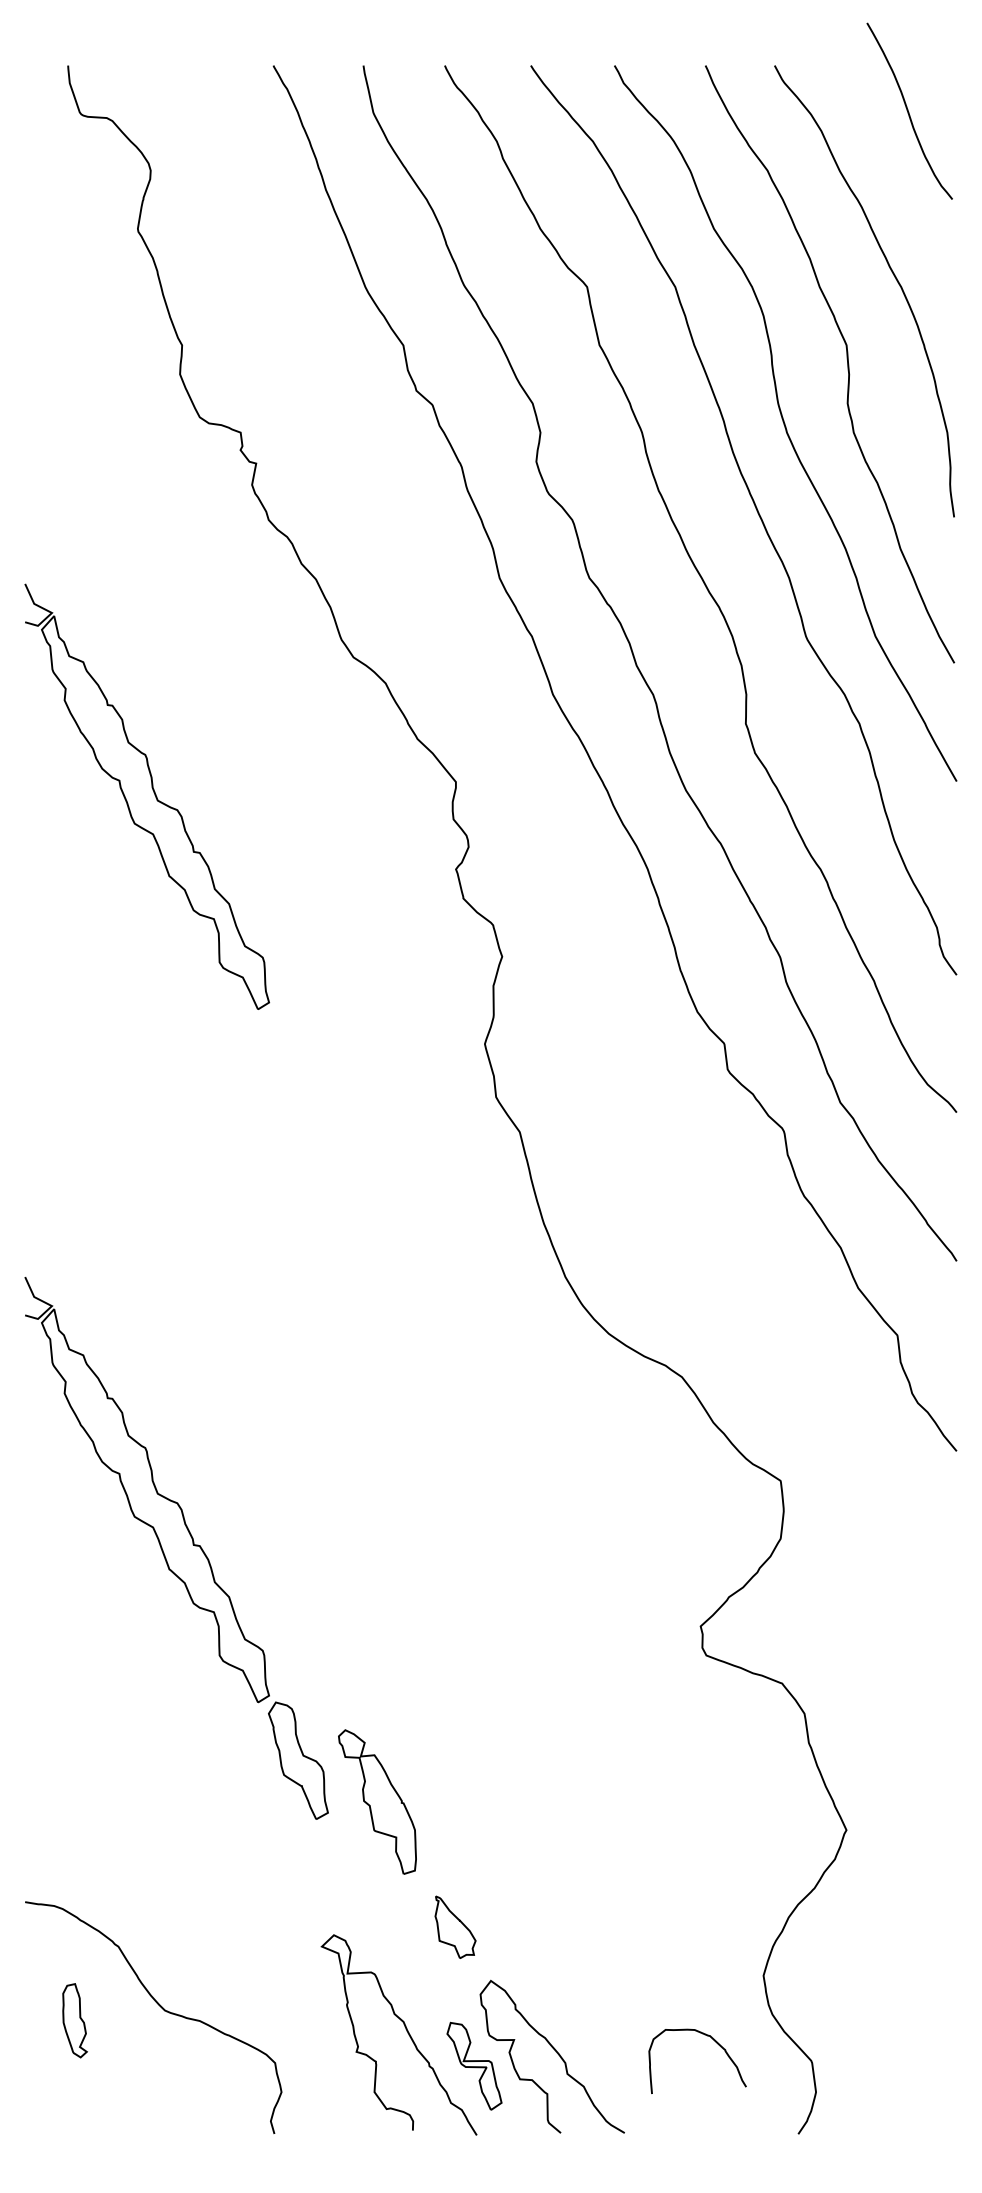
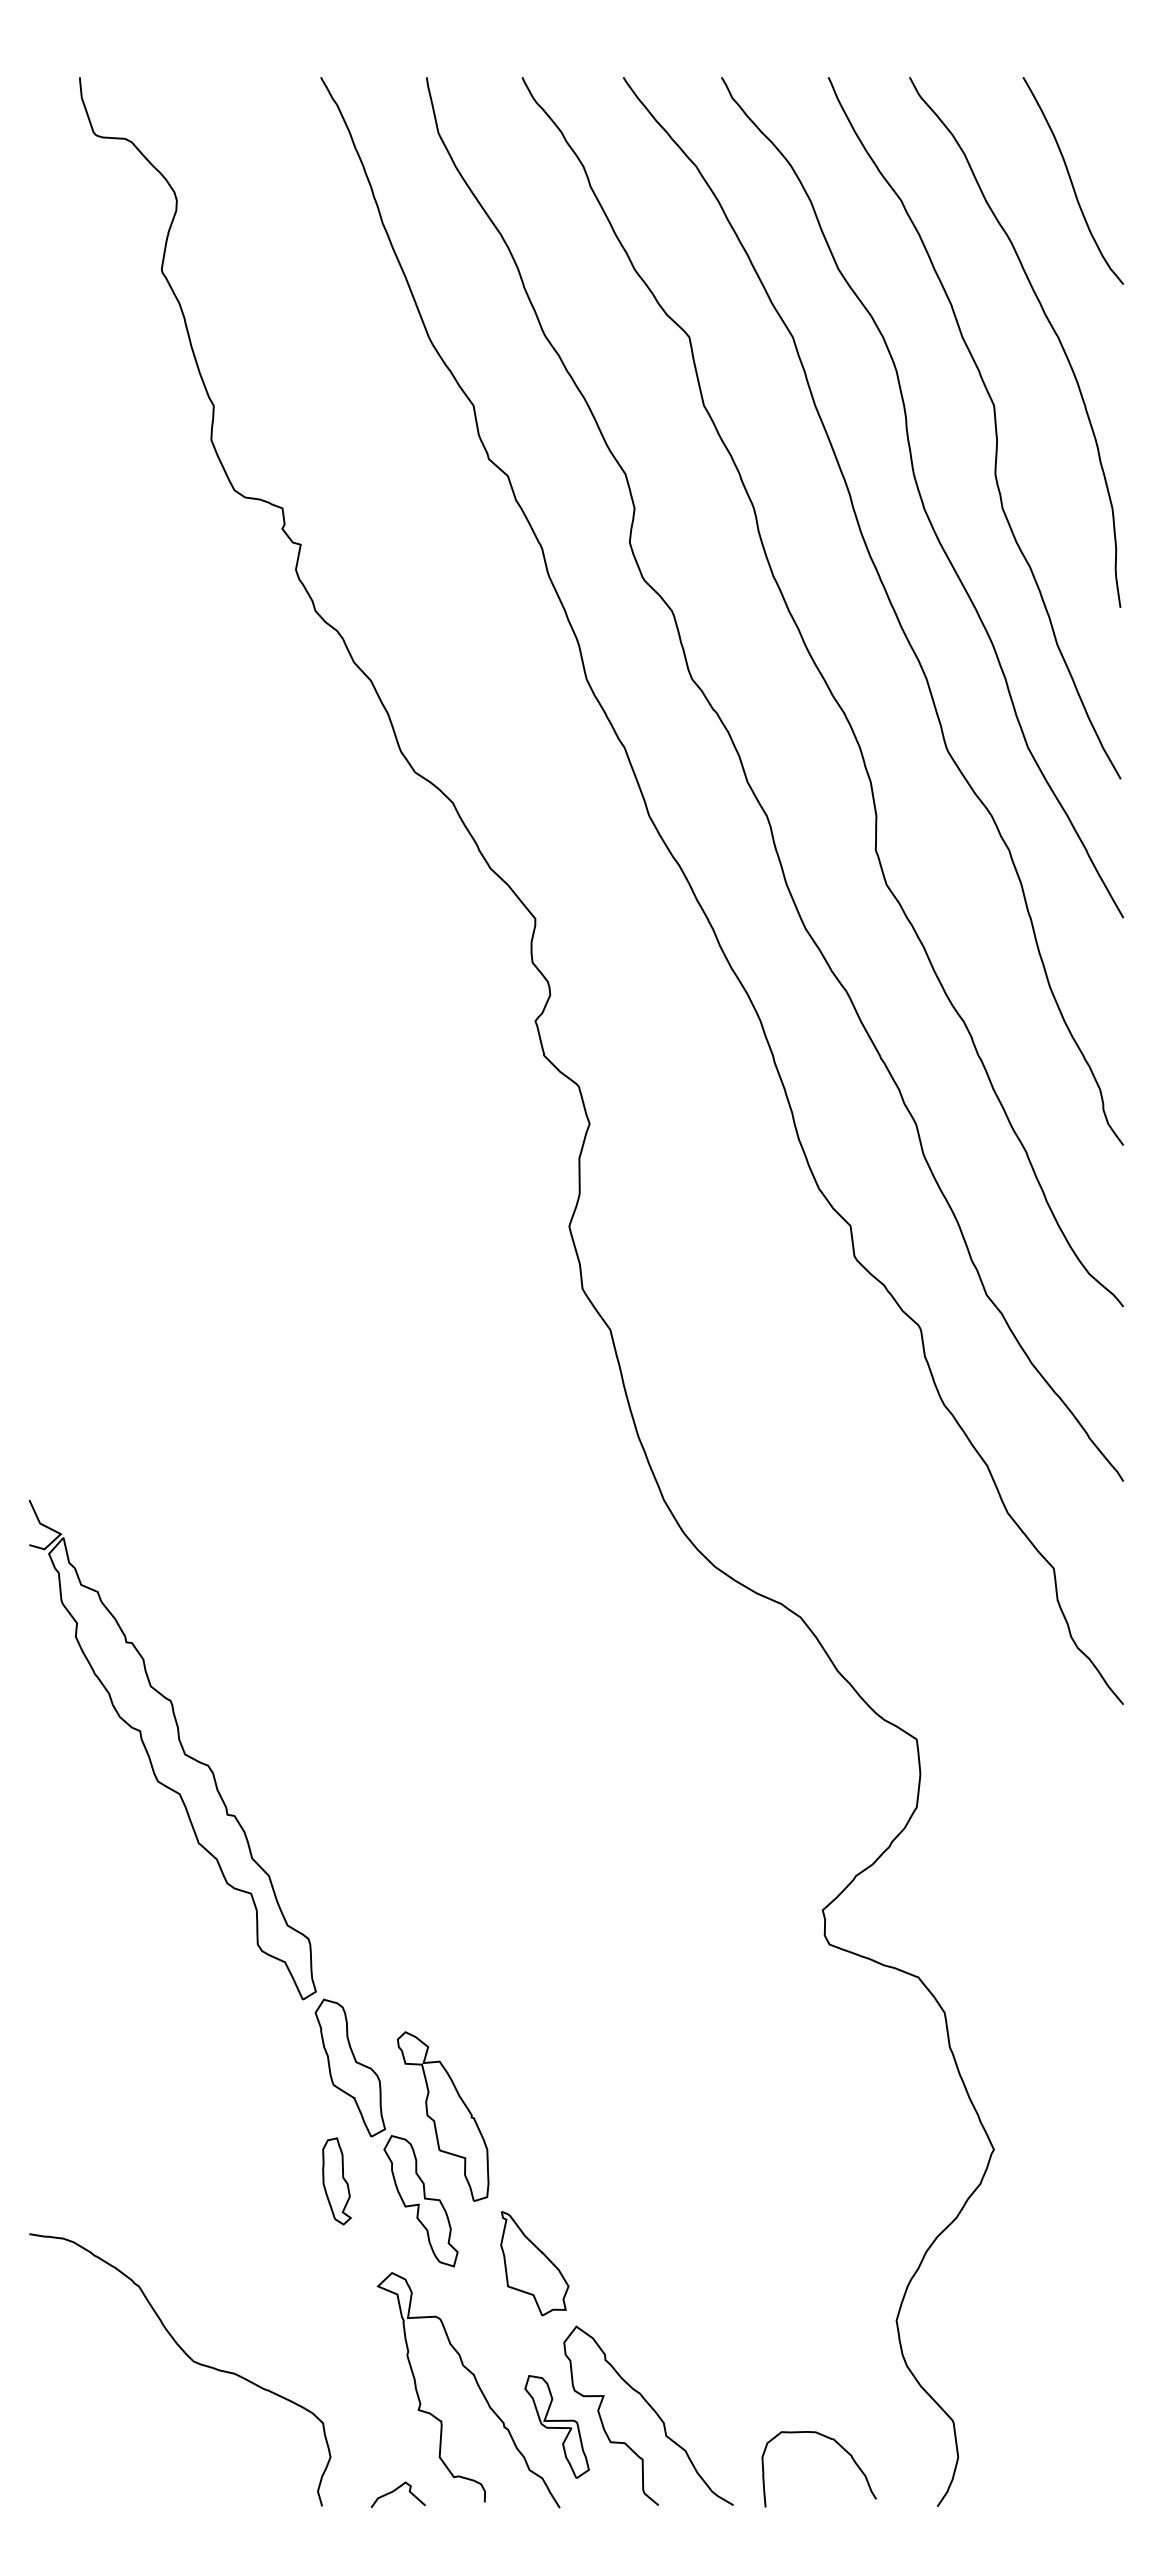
curve: (908, 110) -> (1071, 180), moved
part: (146, 797) -> (172, 936), removed
part: (358, 1874) -> (420, 2201), added
part: (455, 1927) -> (534, 2263), size x1.43
part: (74, 2020) -> (336, 2181), moved
curve: (714, 2042) -> (839, 2446), moved
curve: (337, 2120) -> (396, 2490), added

